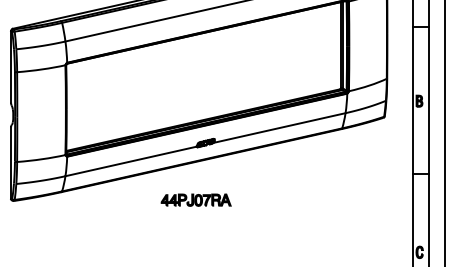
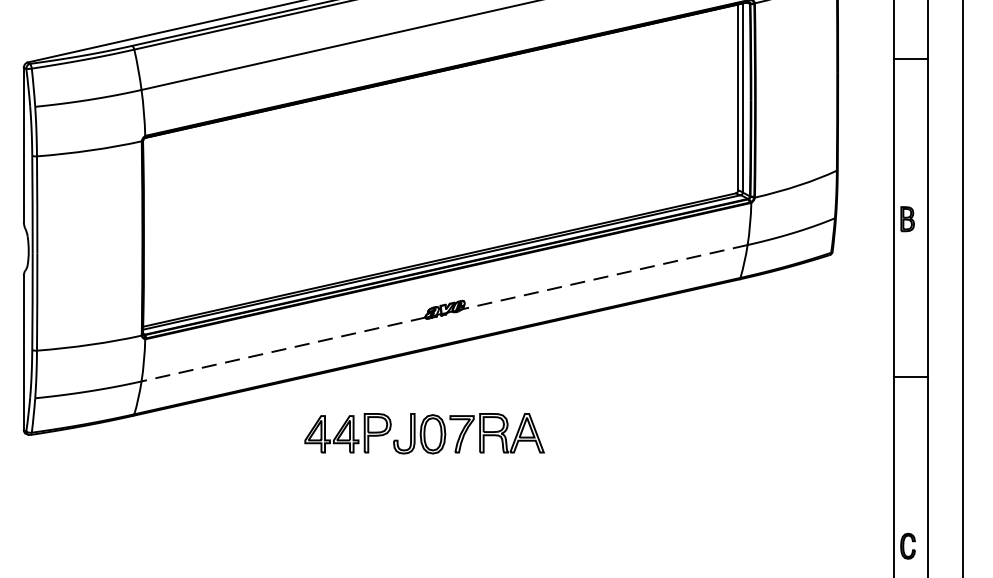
line: (279, 128) -> (604, 278), solid -> dashed
line: (130, 161) -> (282, 349), solid -> dashed
part: (195, 199) -> (422, 431), size x1.6

